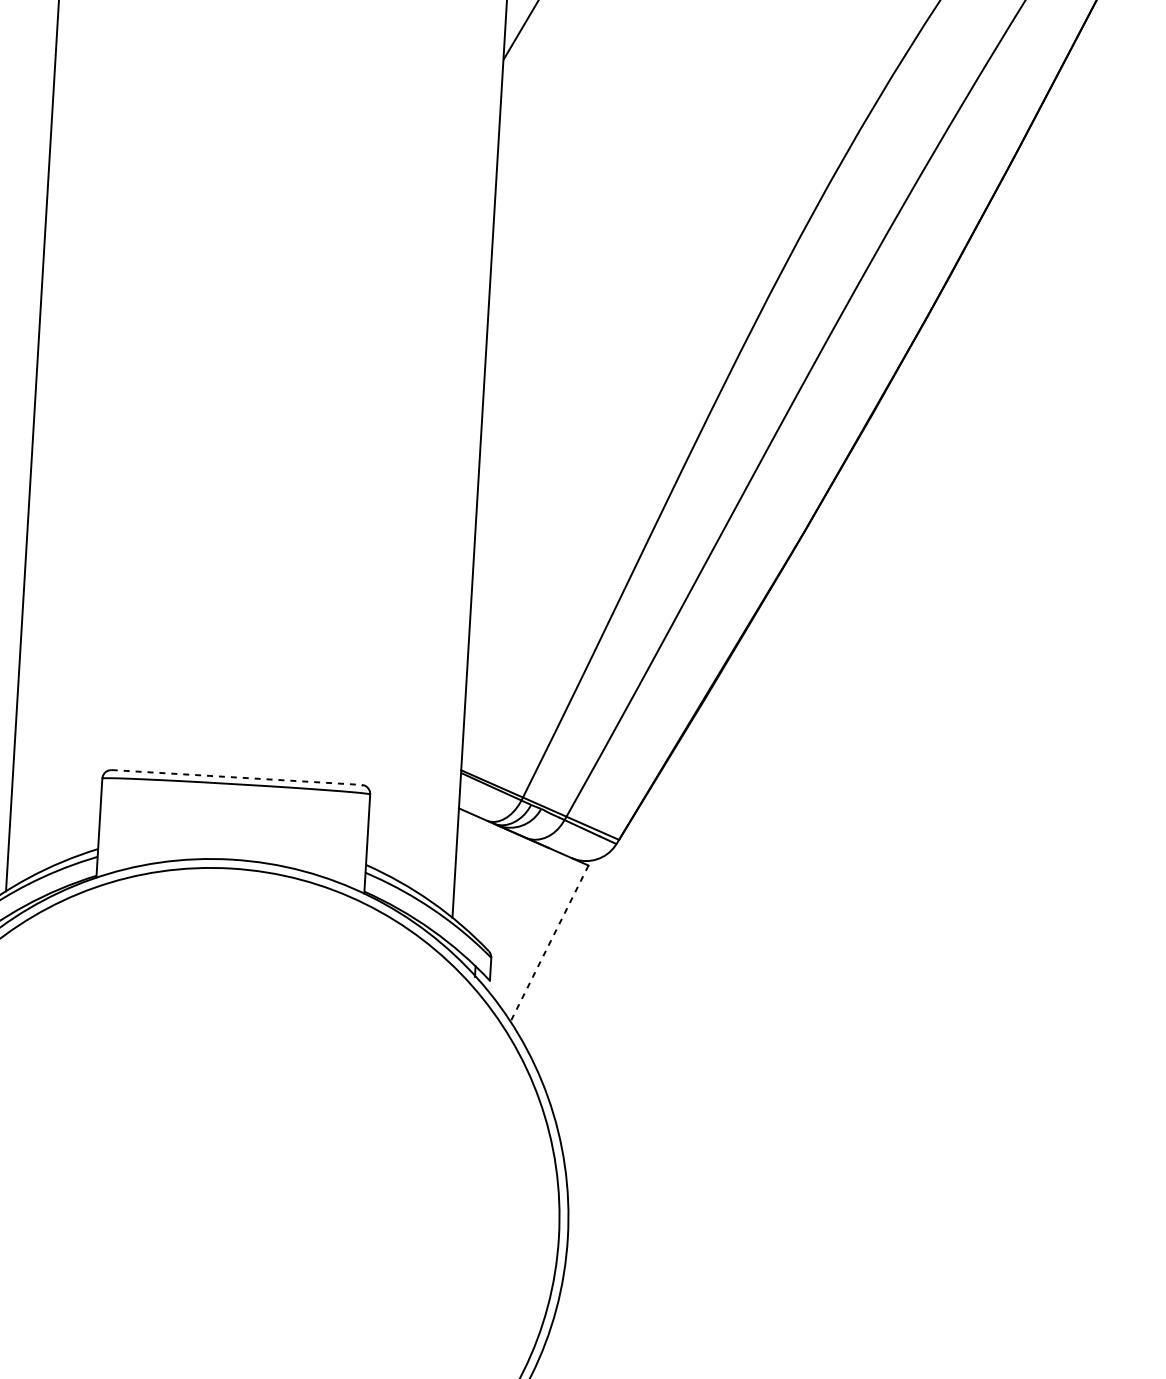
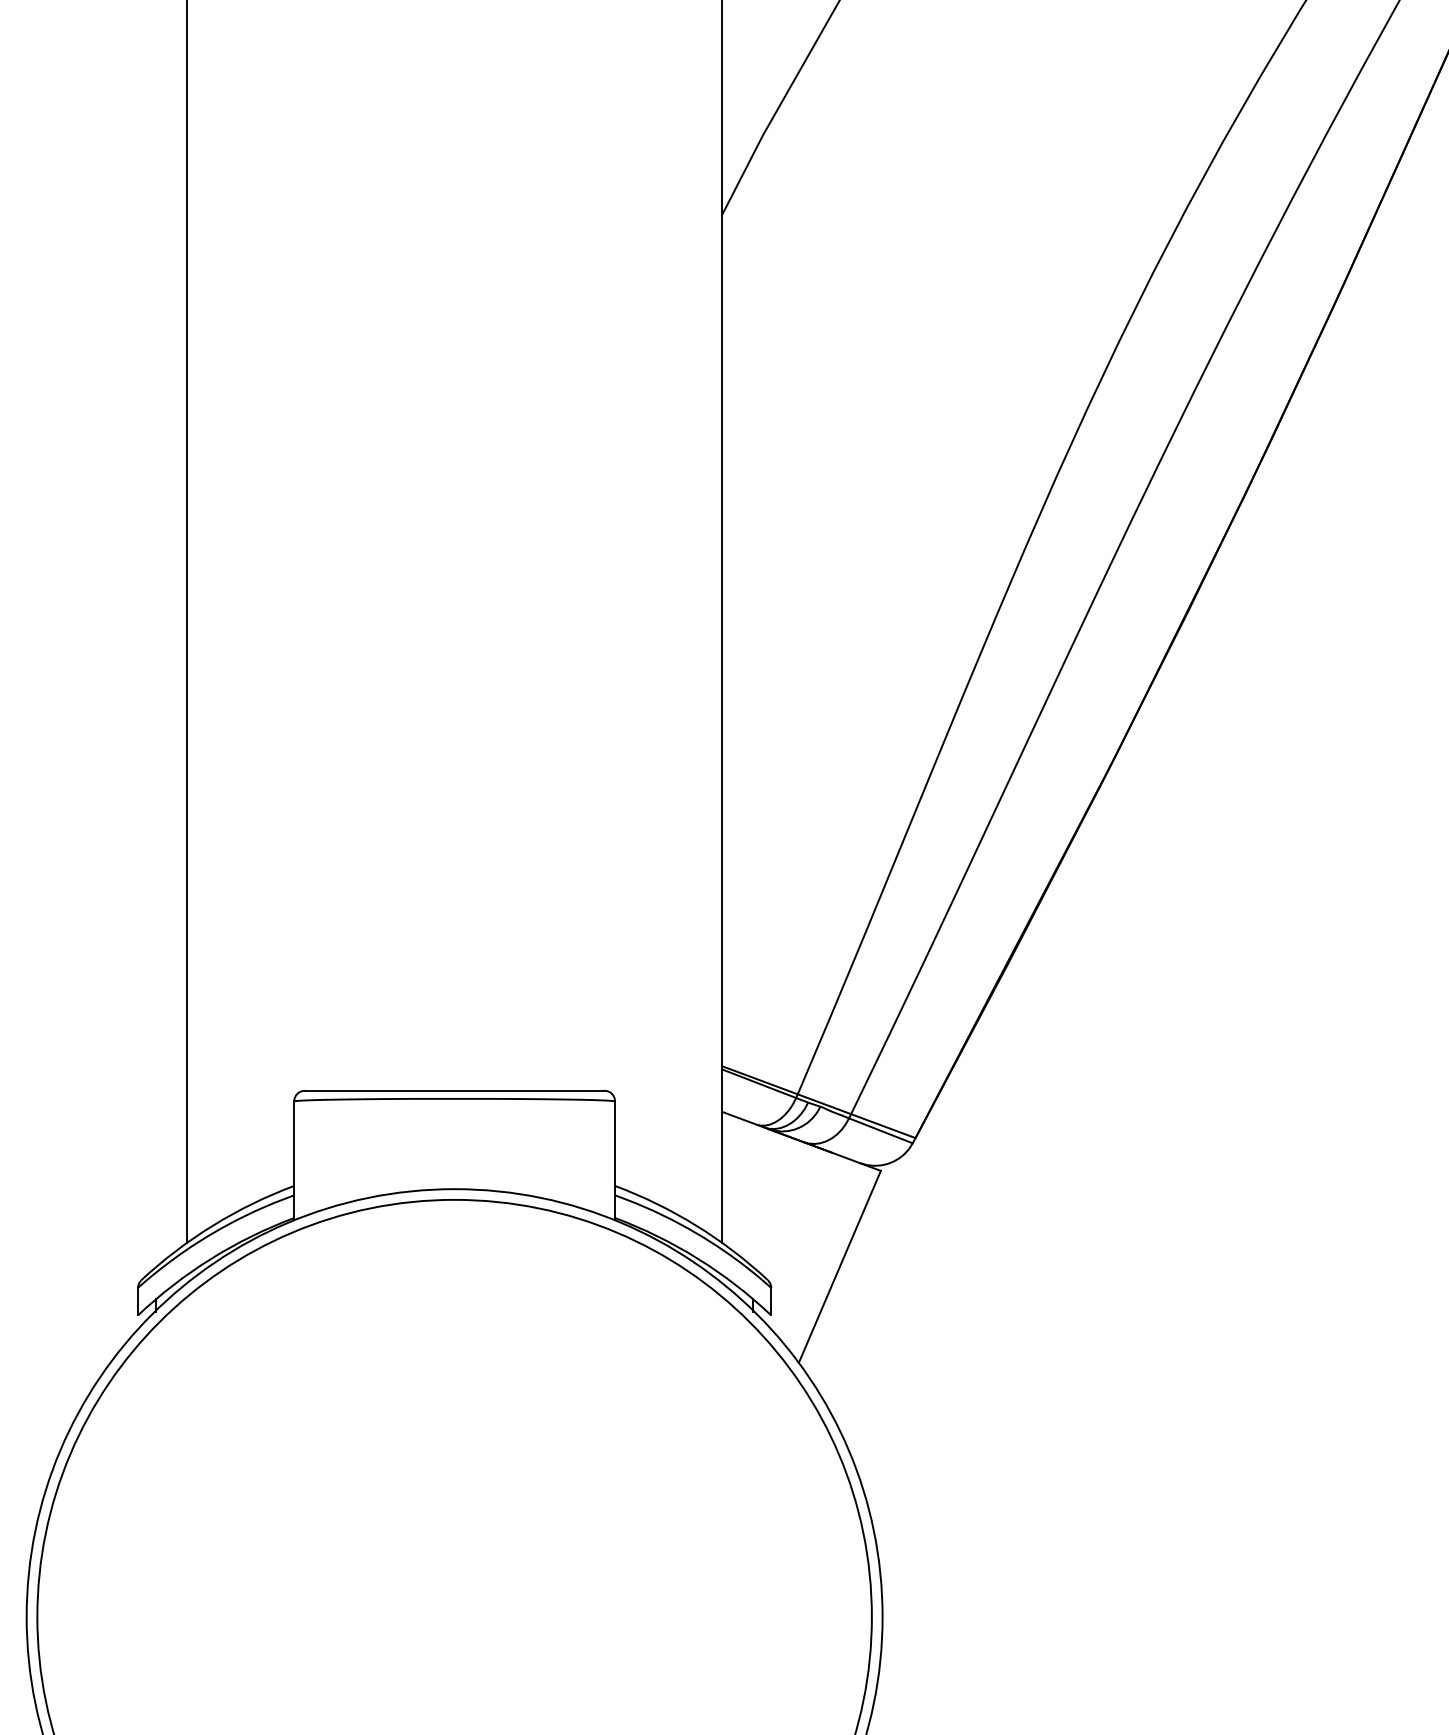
line: (236, 777) -> (454, 1090), dashed -> solid
line: (549, 944) -> (839, 1267), dashed -> solid

